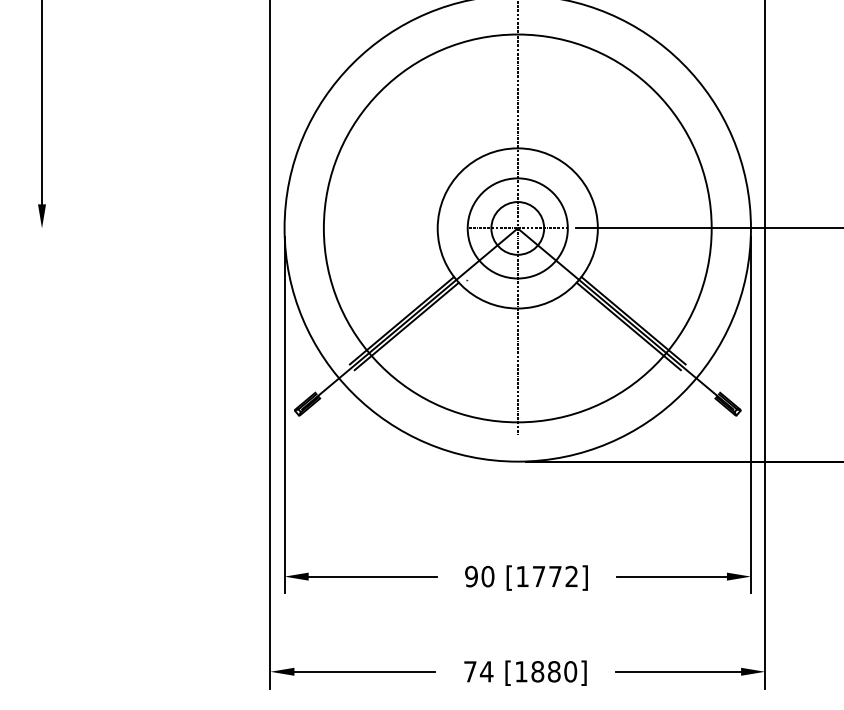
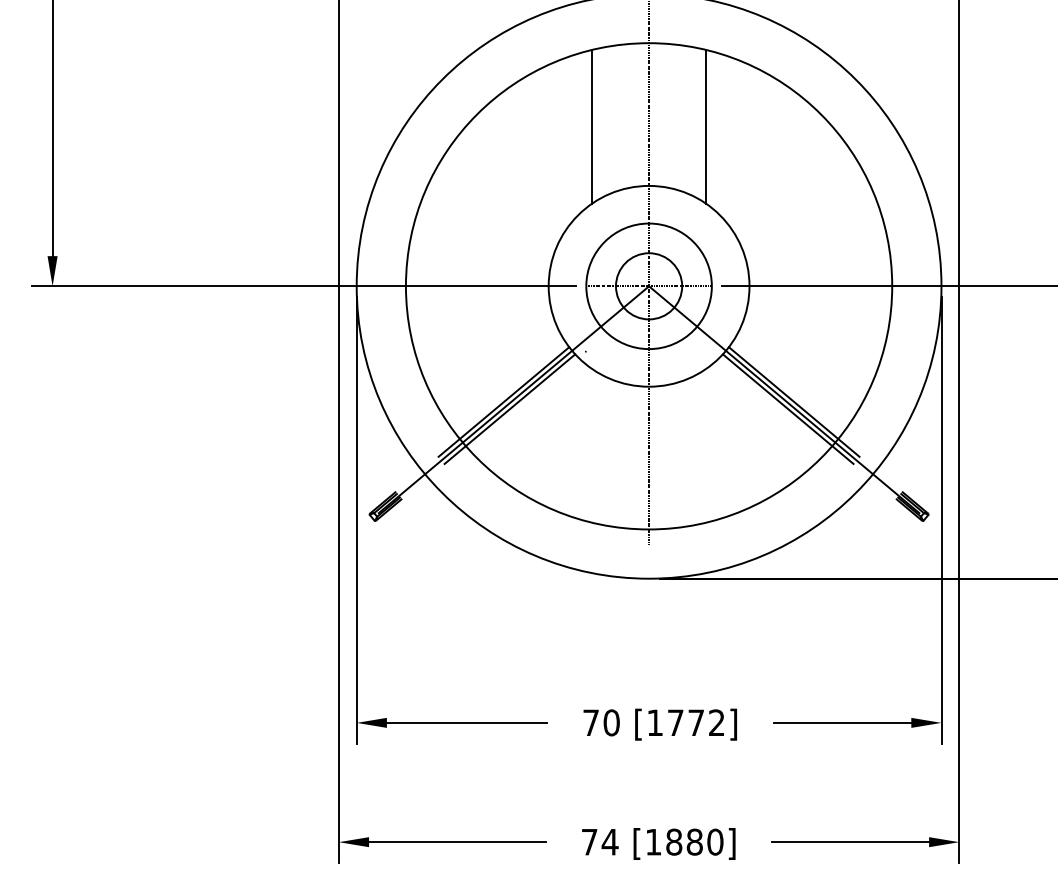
line: (472, 100) -> (592, 125), added
line: (563, 100) -> (706, 125), added
line: (242, 228) -> (303, 286), added
text: (471, 576) -> (591, 722), 90 -> 70

